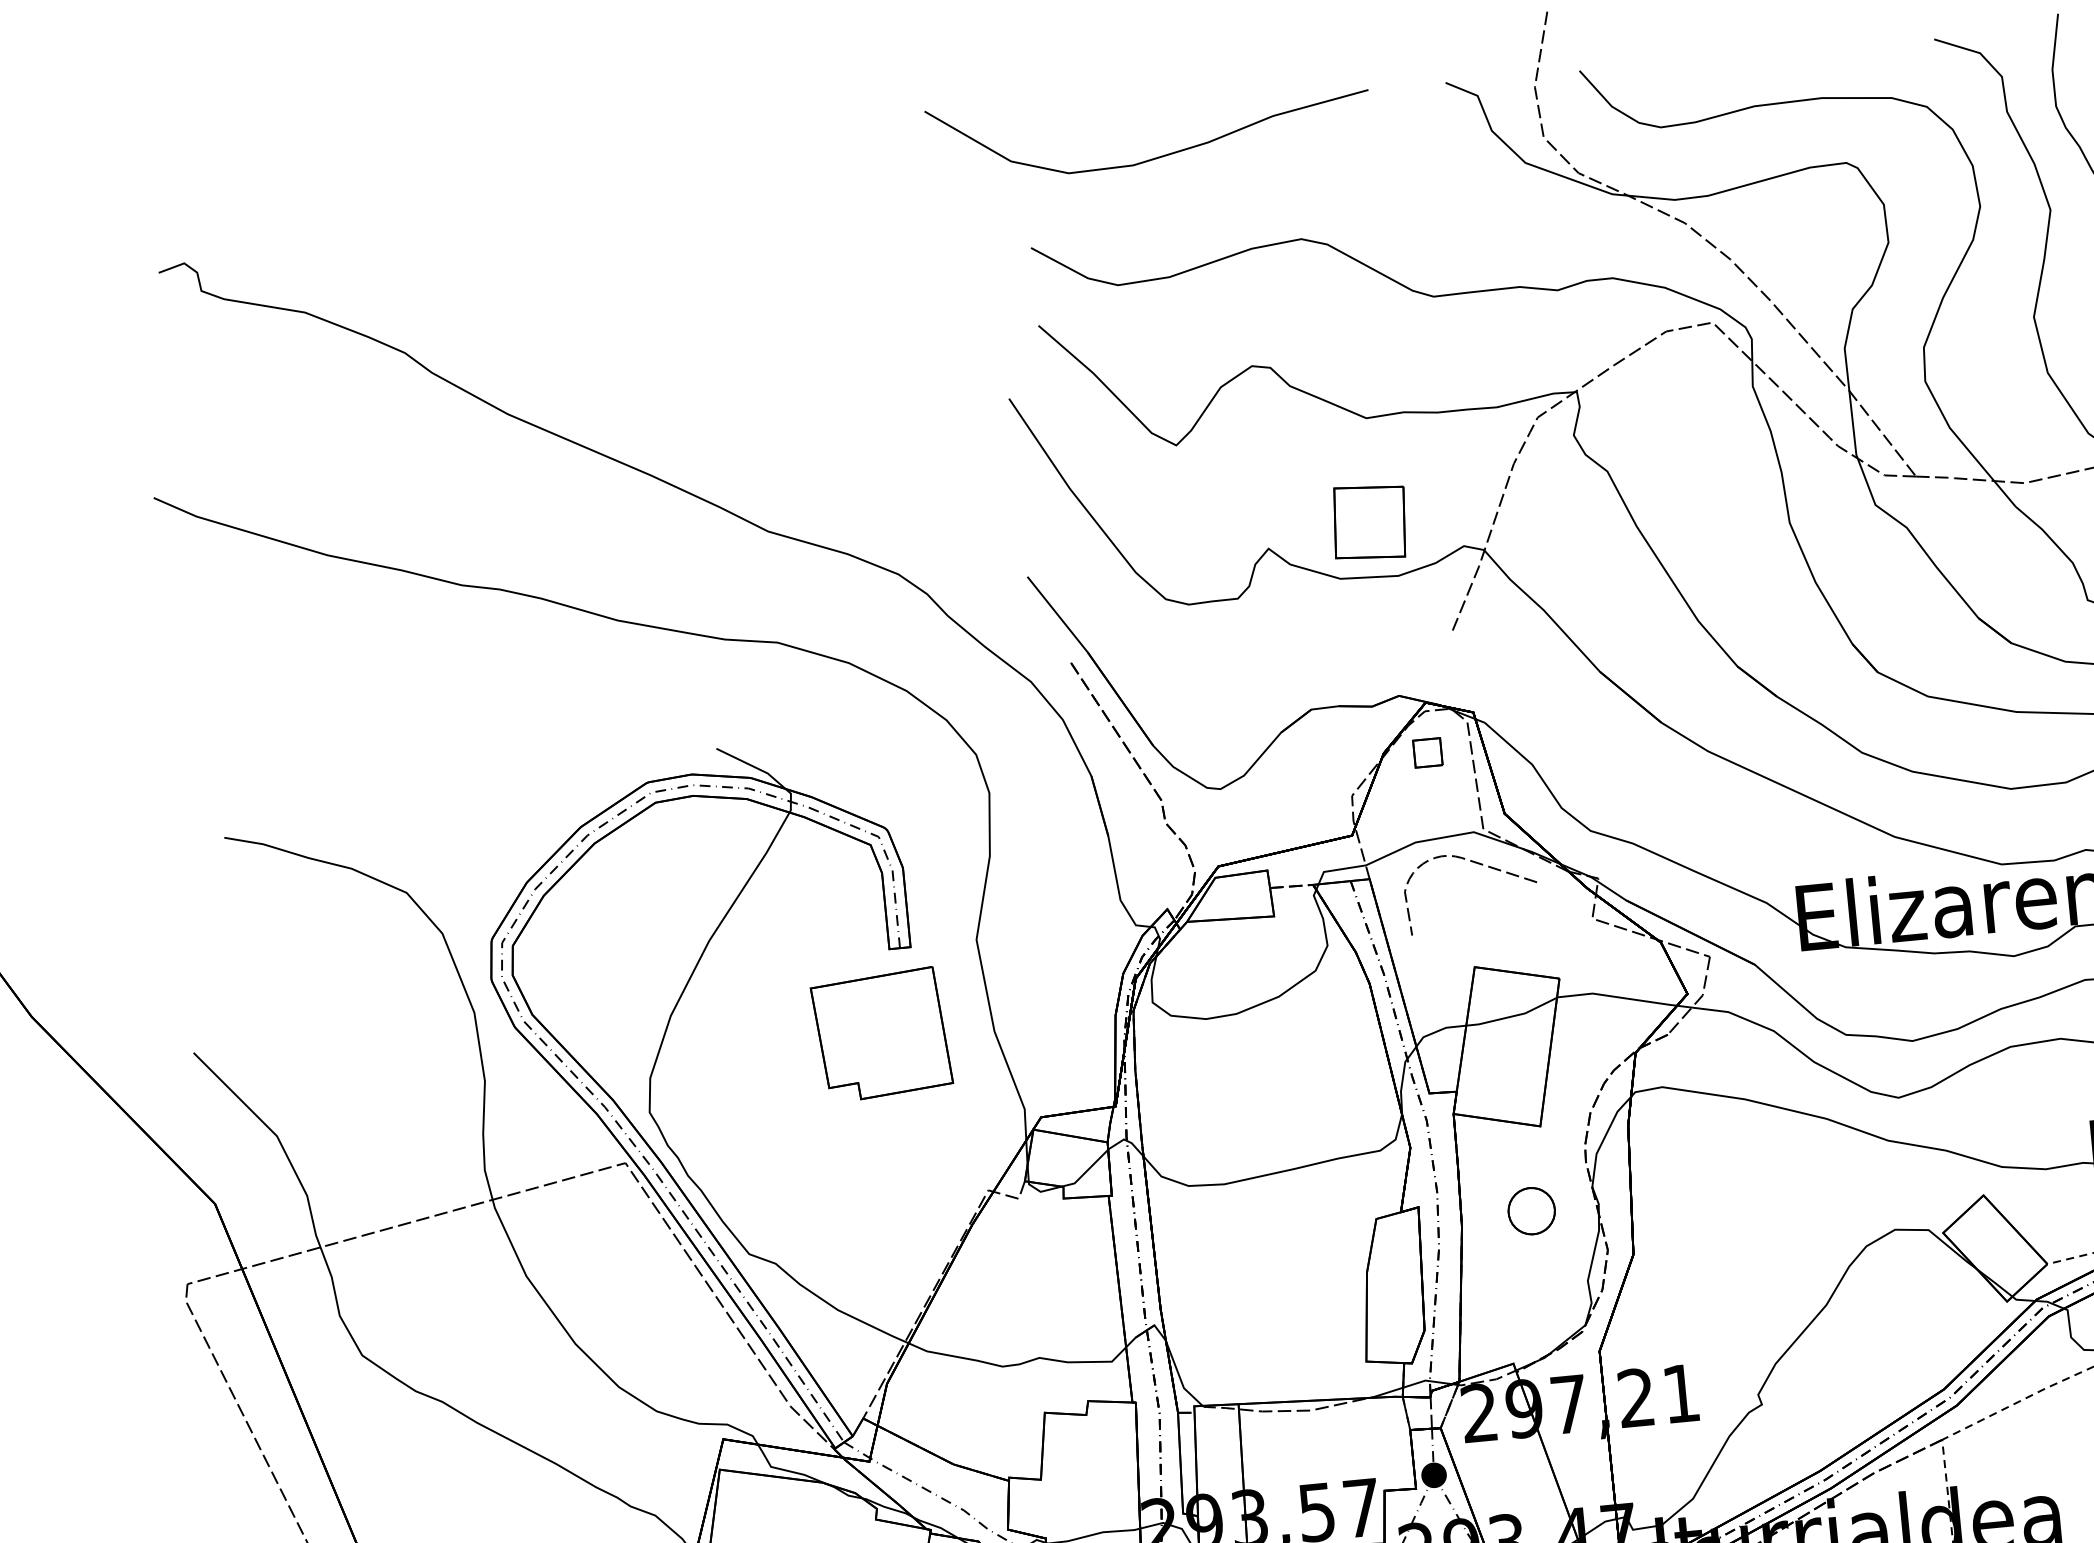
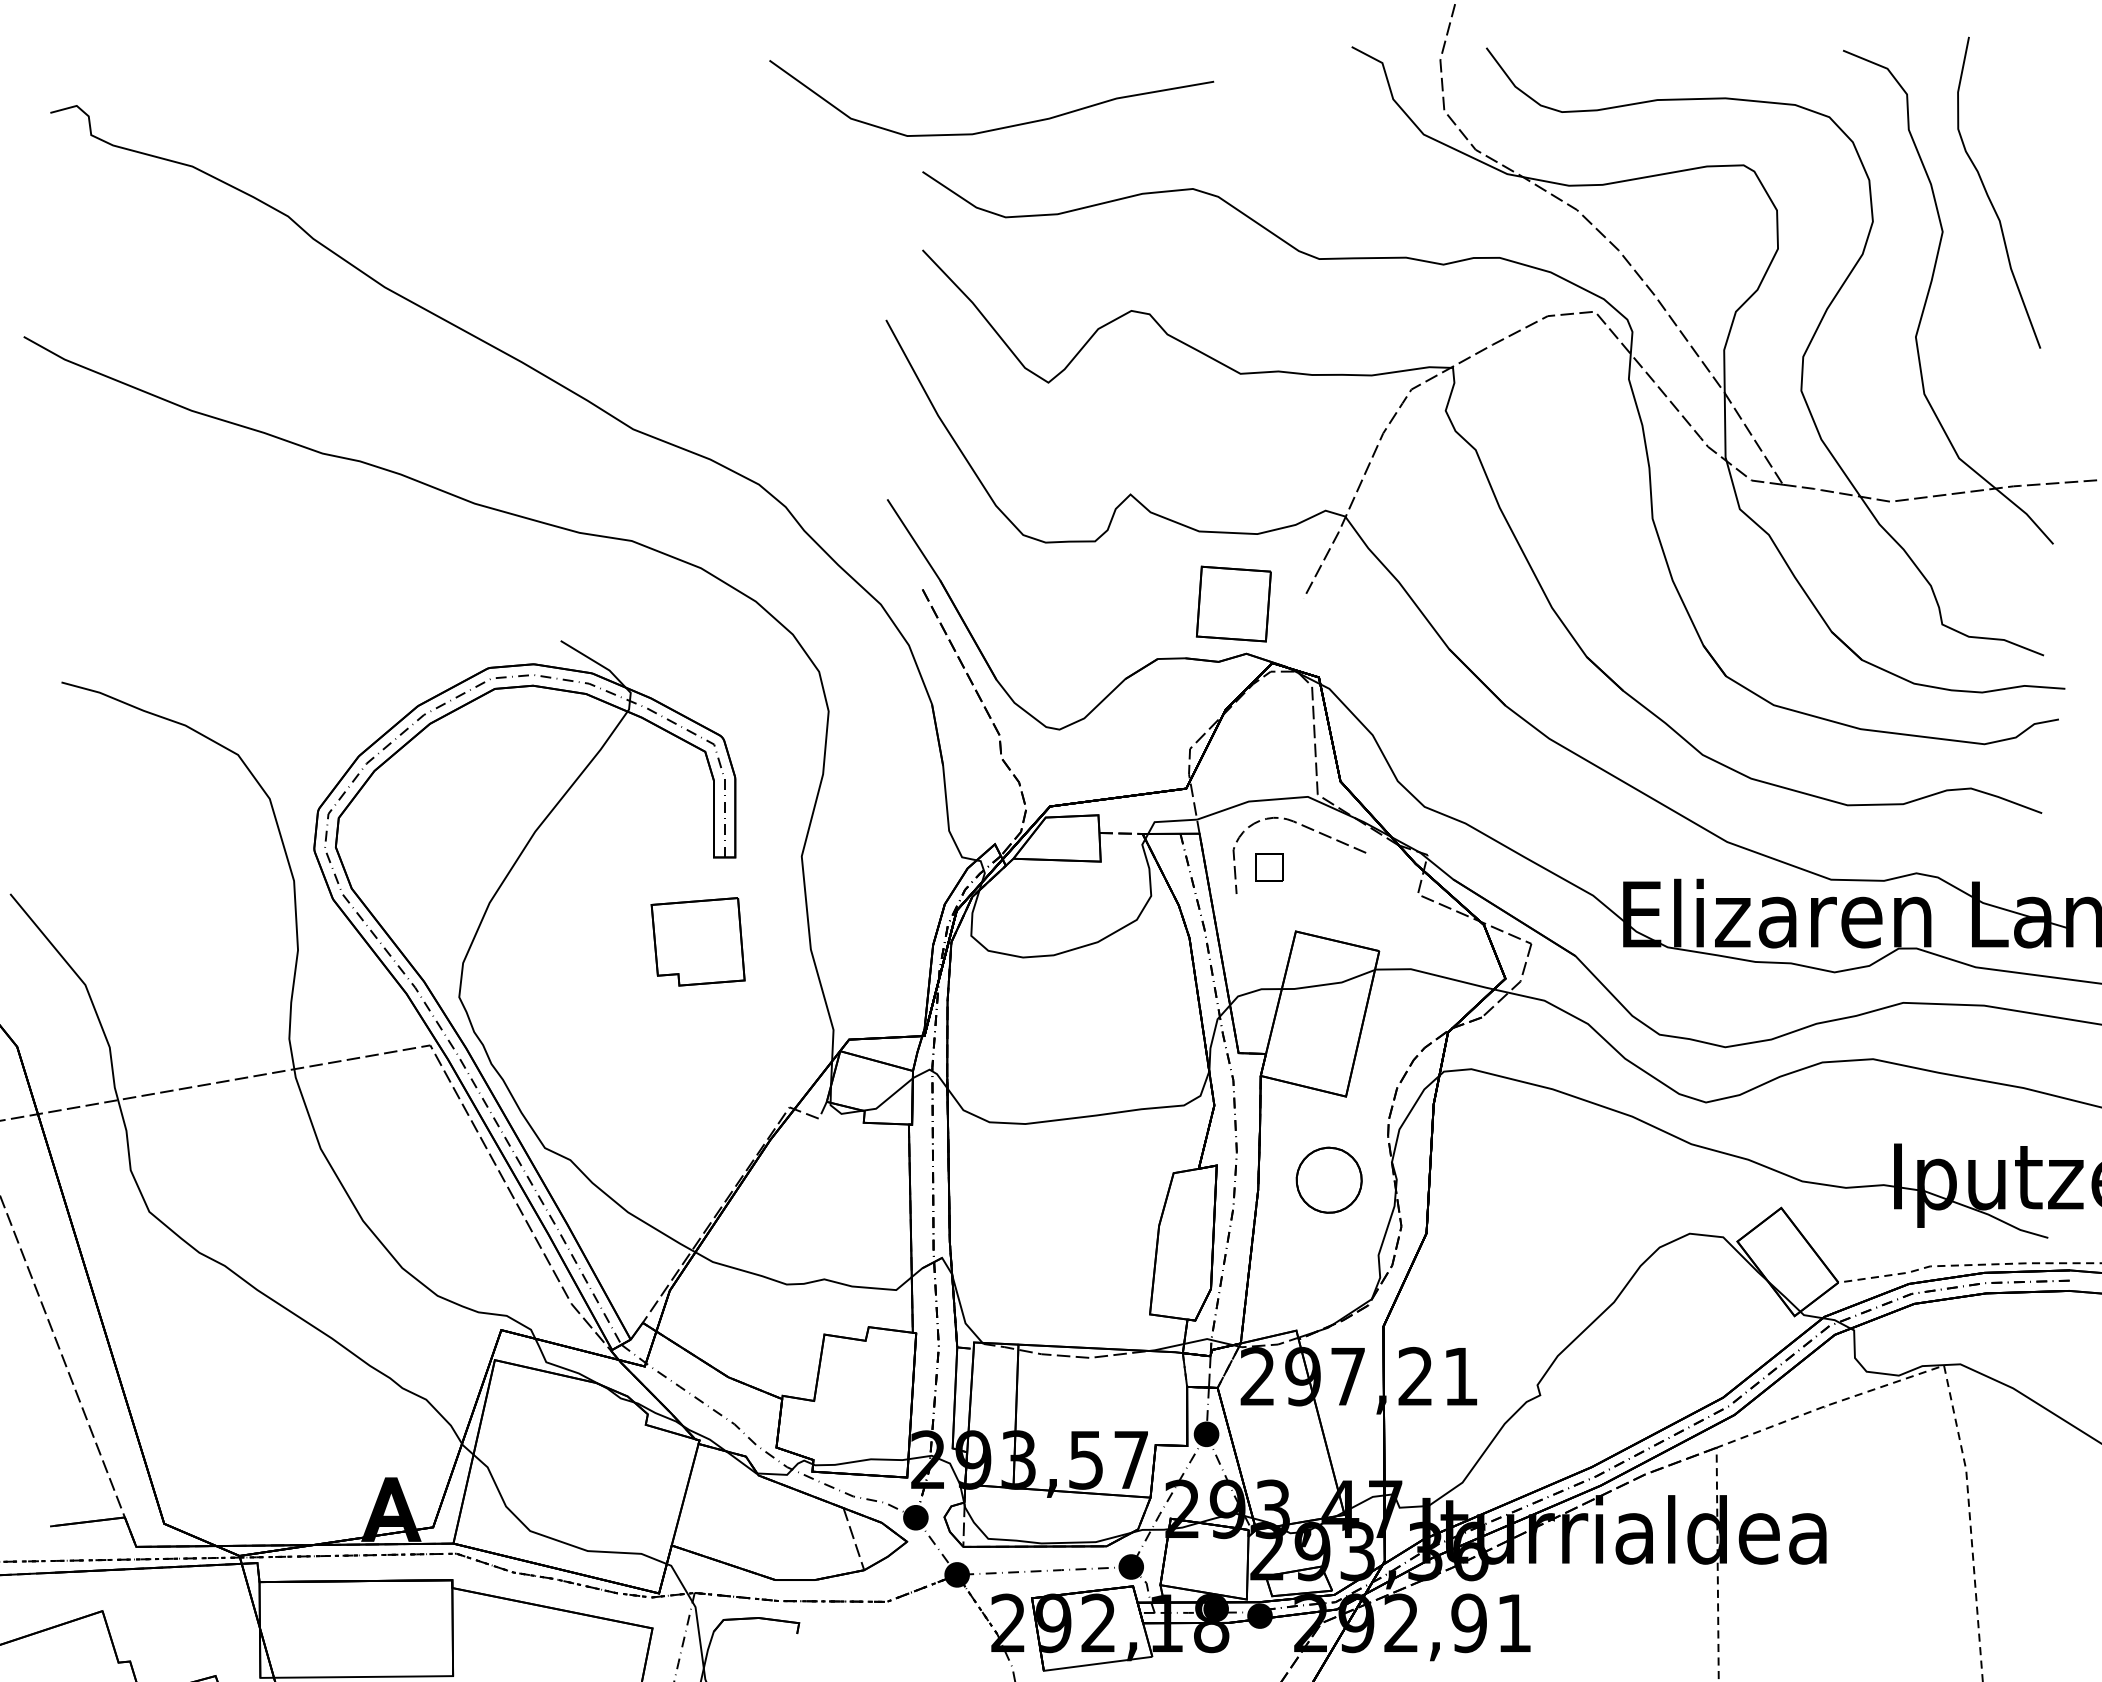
curve: (1159, 156) -> (999, 127), moved
part: (1369, 521) -> (1233, 603), moved
part: (1427, 753) -> (1269, 867), moved
part: (881, 1034) -> (697, 941), size x0.7
part: (1531, 1211) -> (1329, 1180), size x1.4

